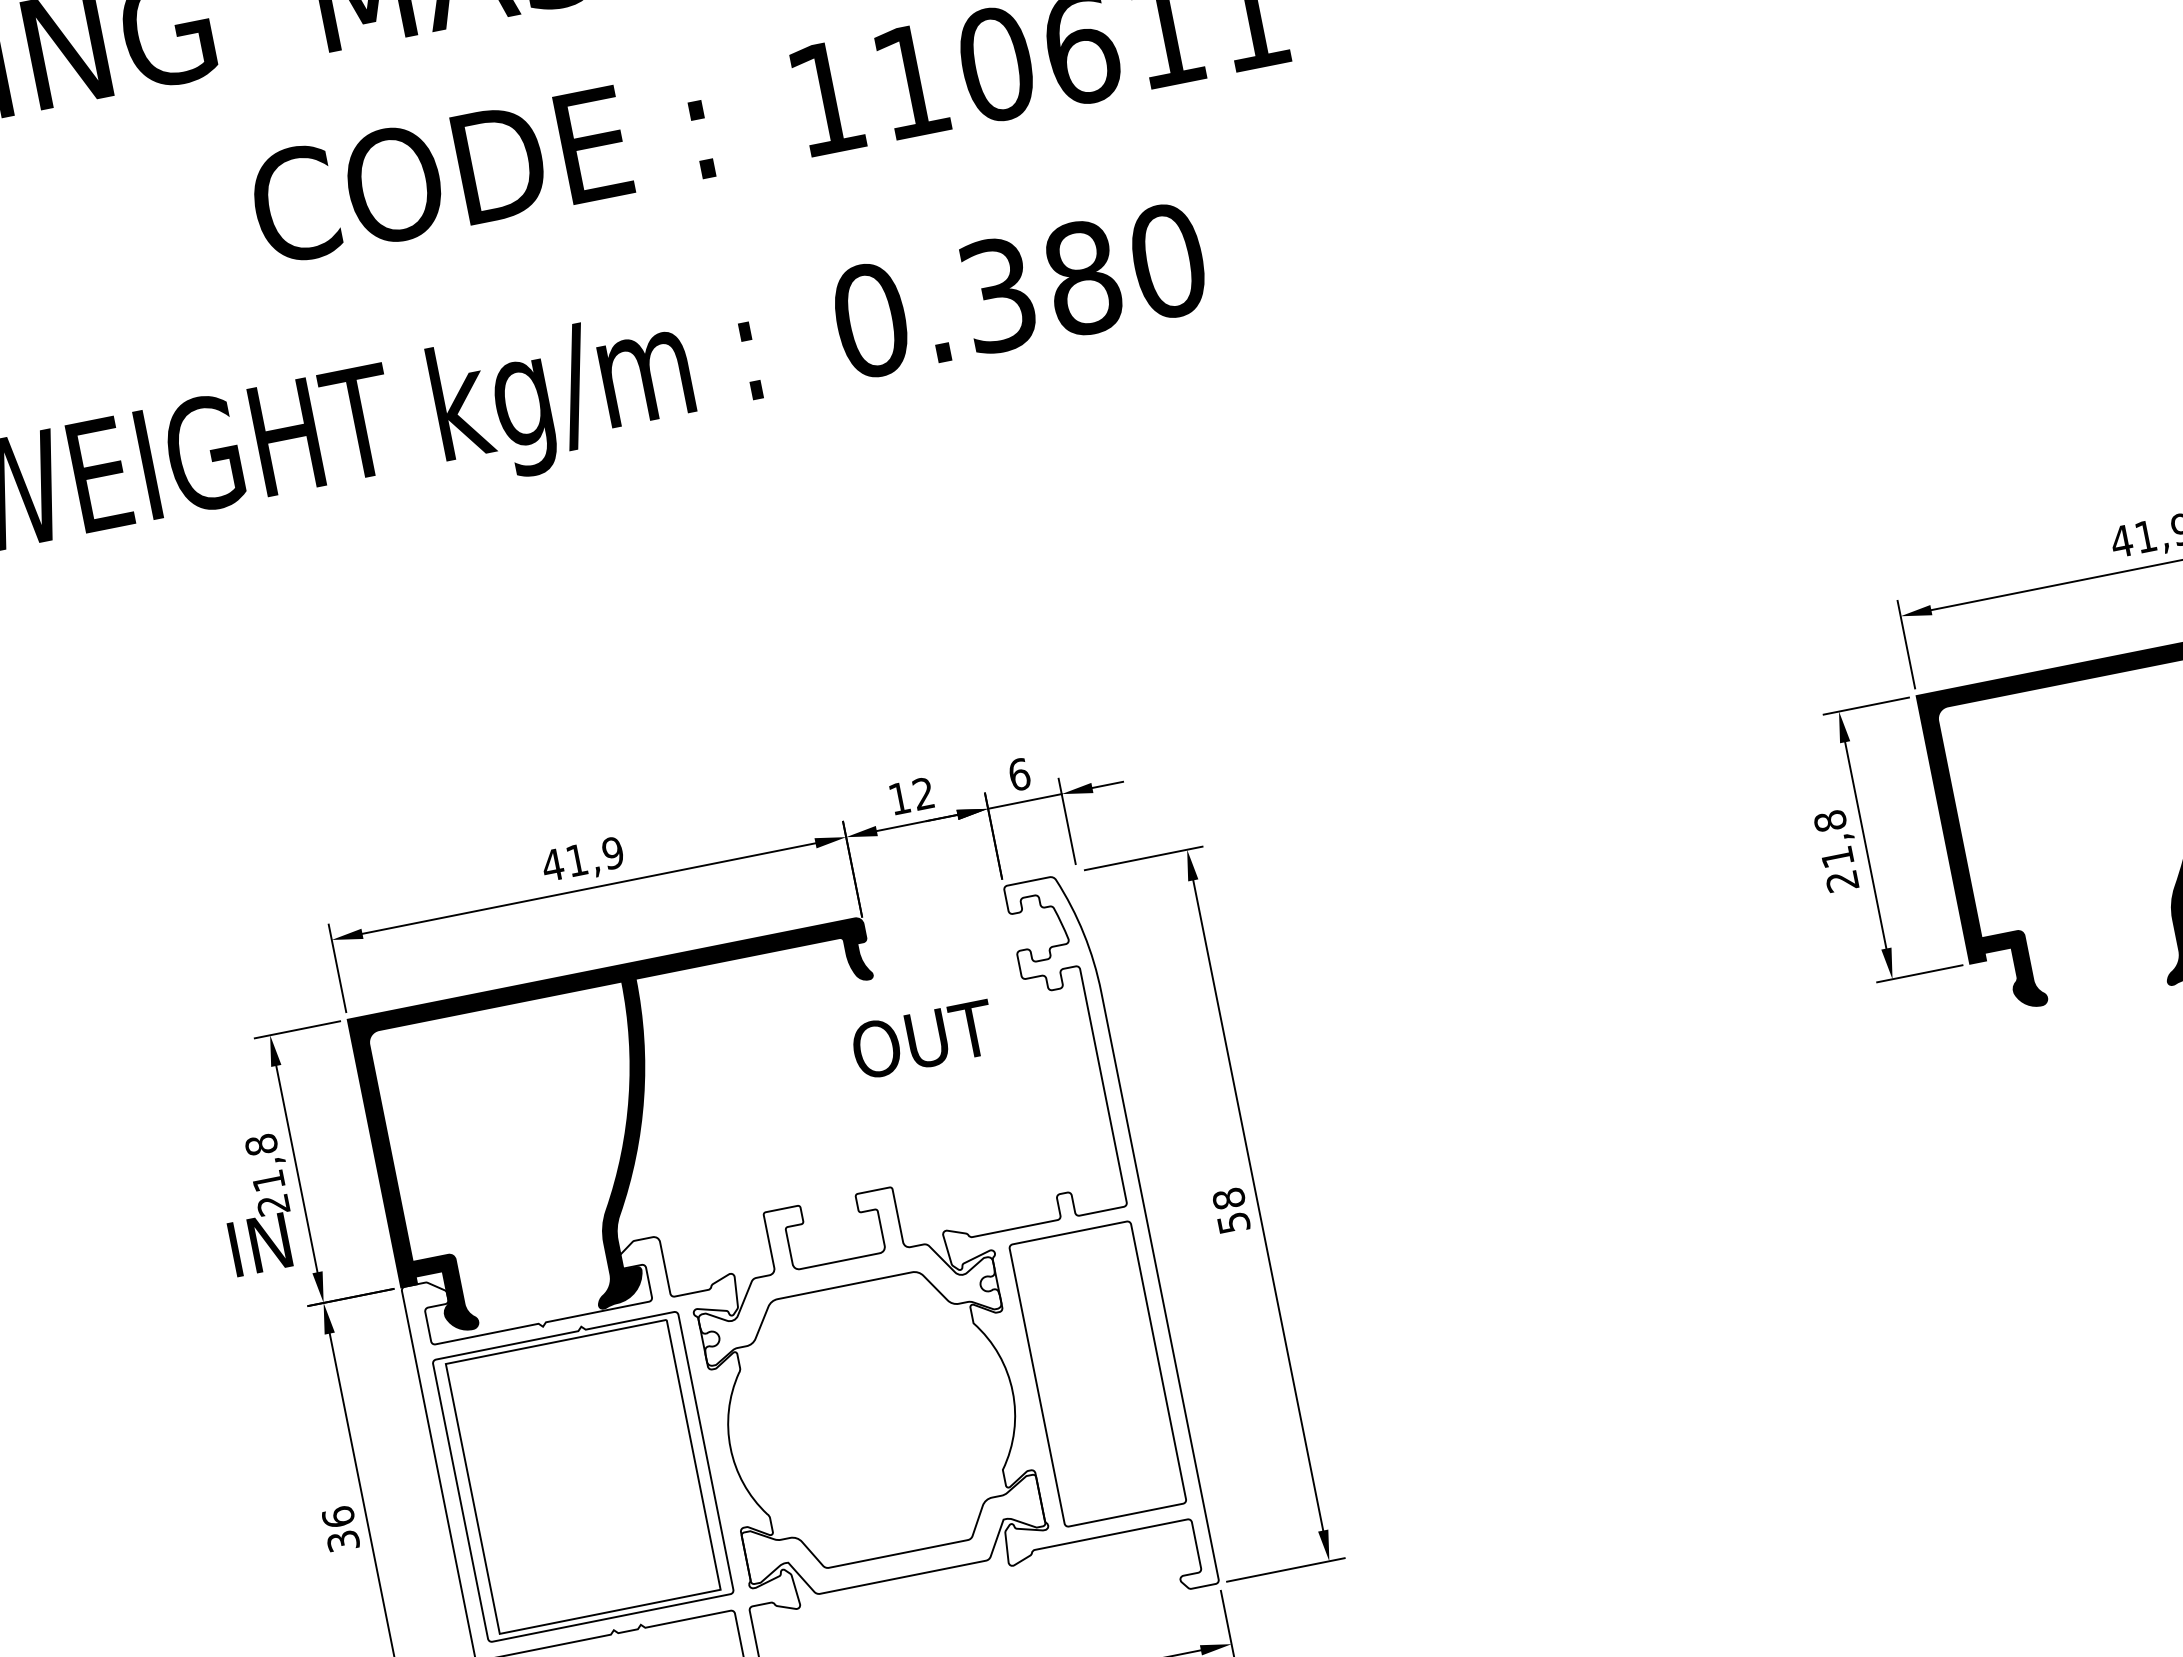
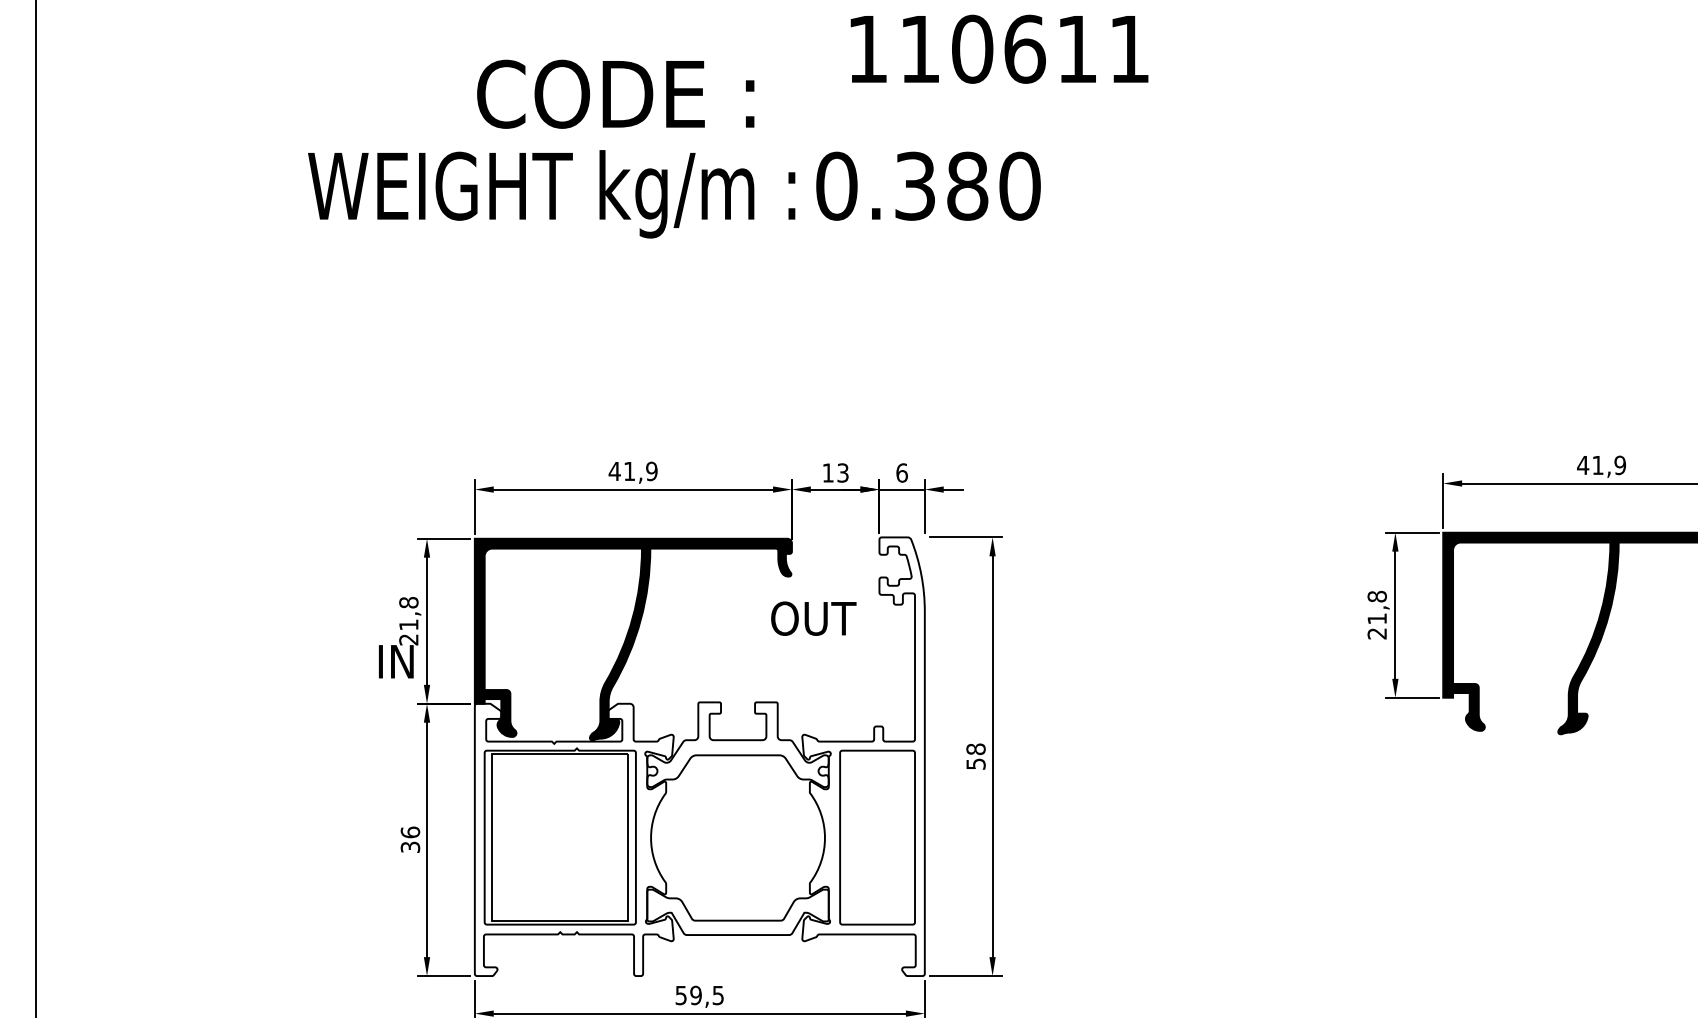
text: (480, 166) -> (615, 93), moved
text: (1019, 289) -> (928, 185), moved
text: (922, 793) -> (842, 472), 12 -> 13

